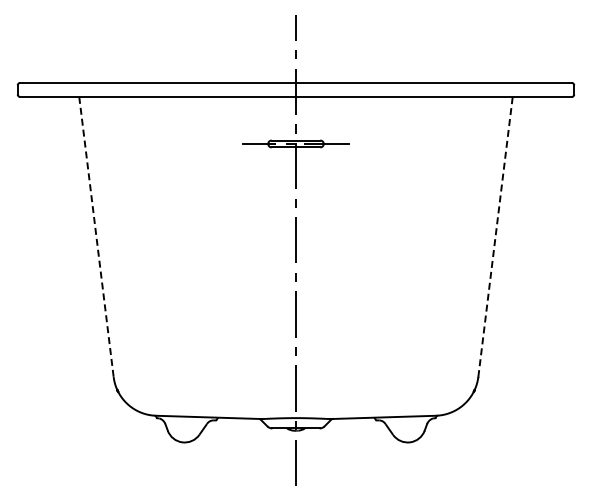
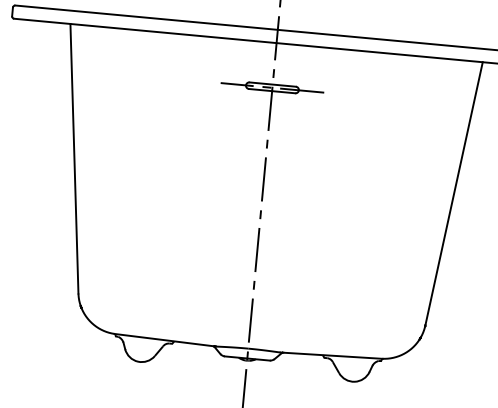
line: (495, 236) -> (454, 193), dashed -> solid
line: (96, 237) -> (74, 159), dashed -> solid

